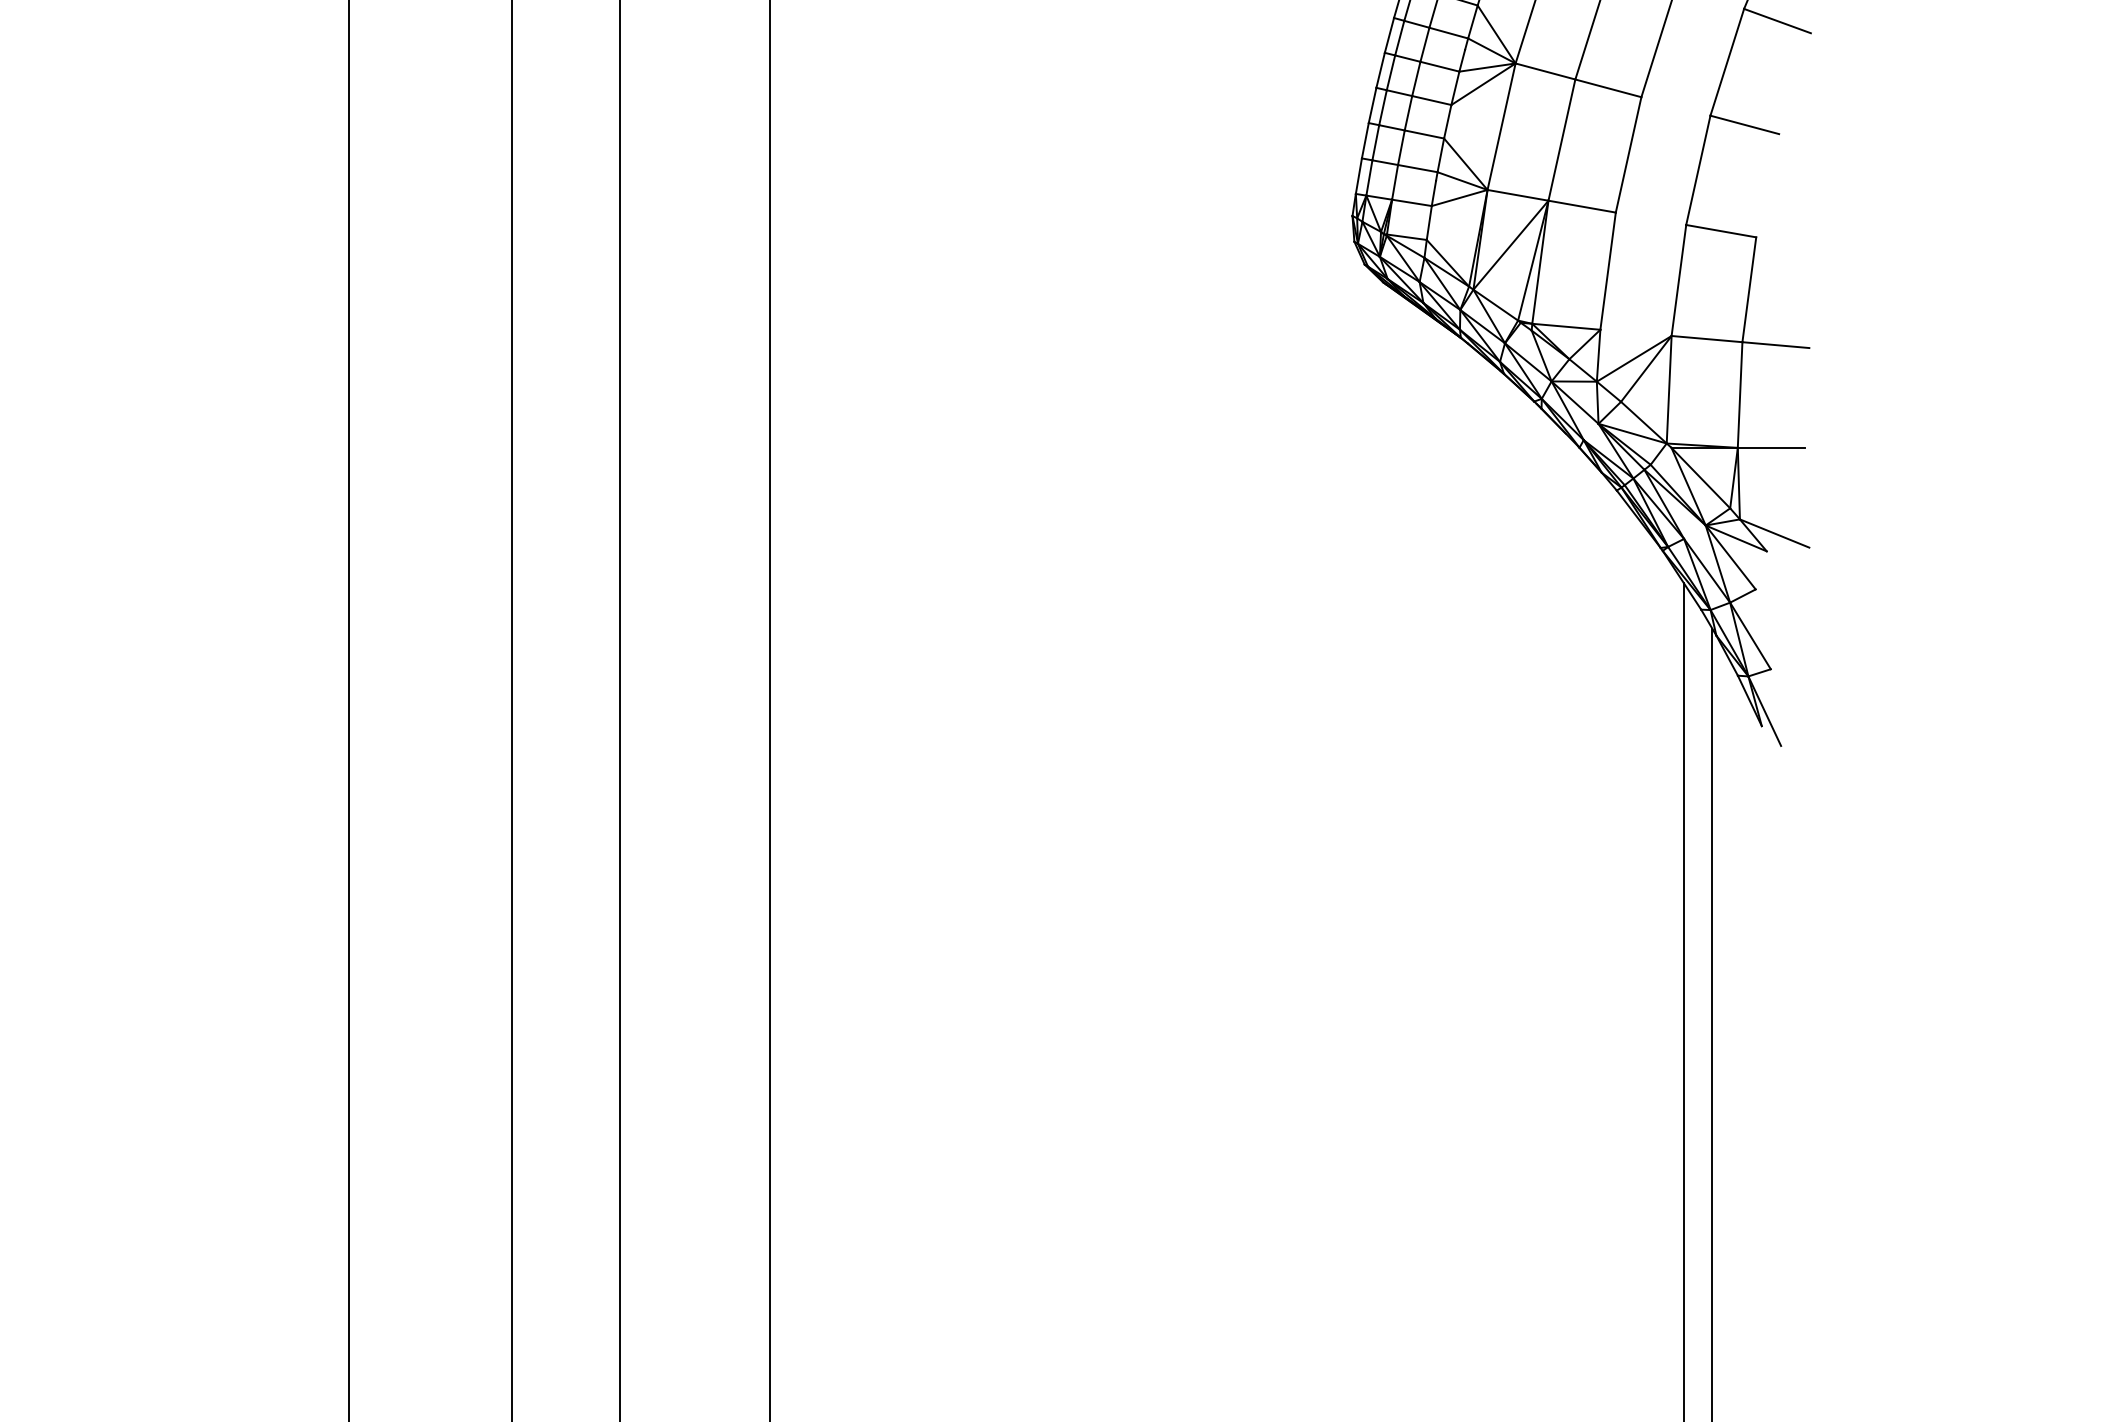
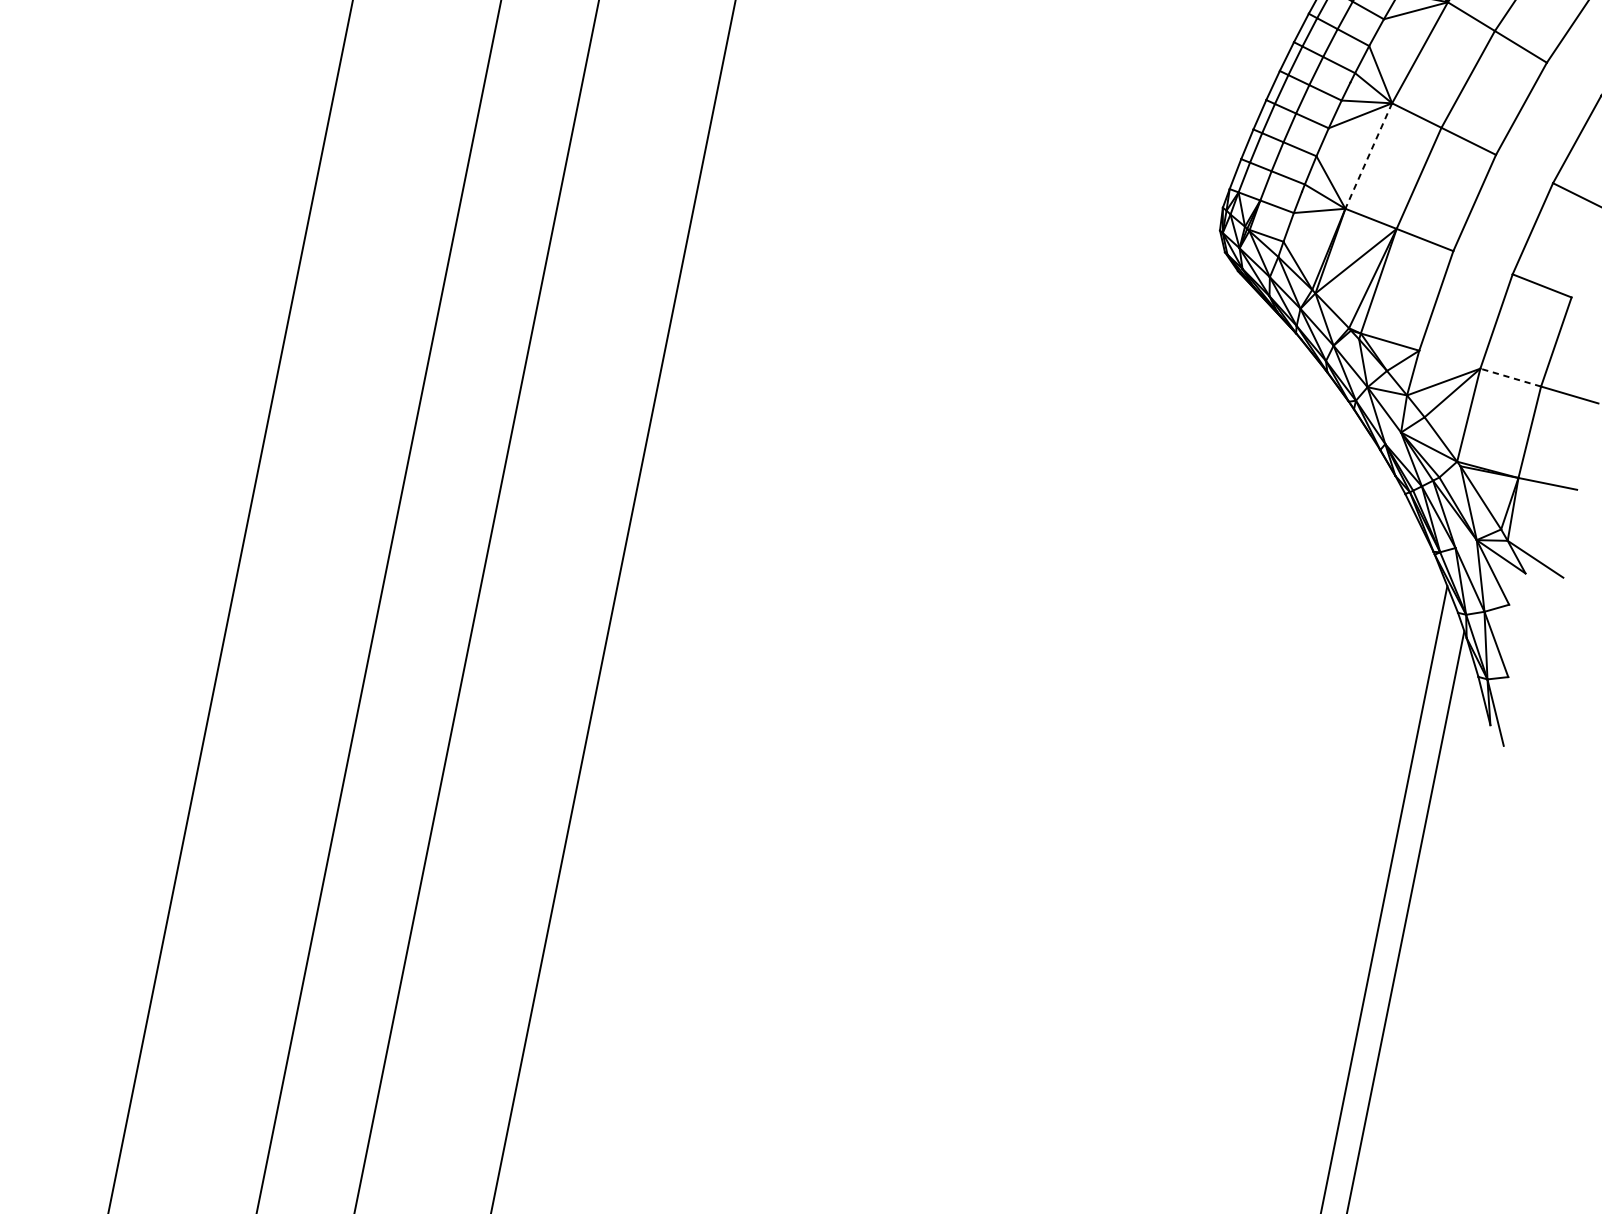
line: (1501, 126) -> (1368, 155), solid -> dashed
line: (1707, 339) -> (1511, 378), solid -> dashed

